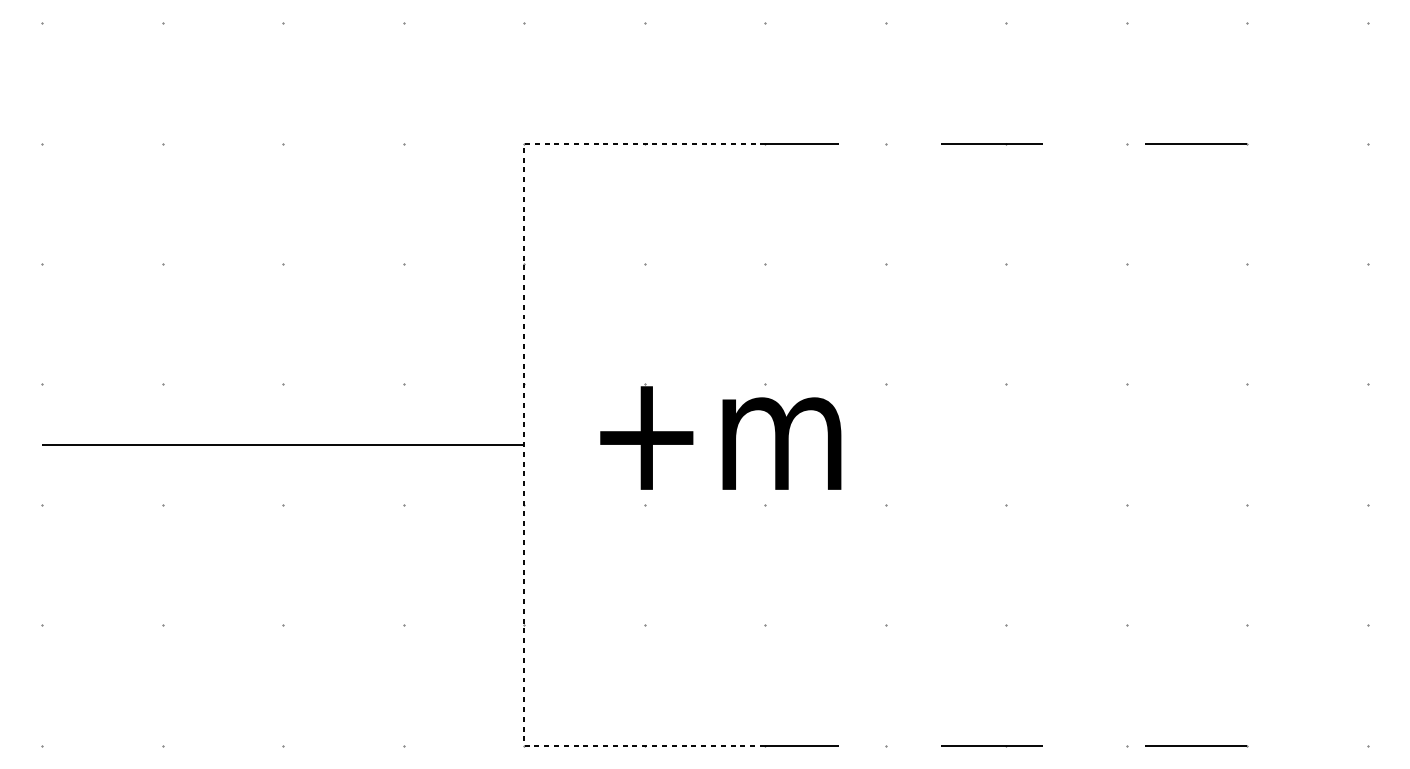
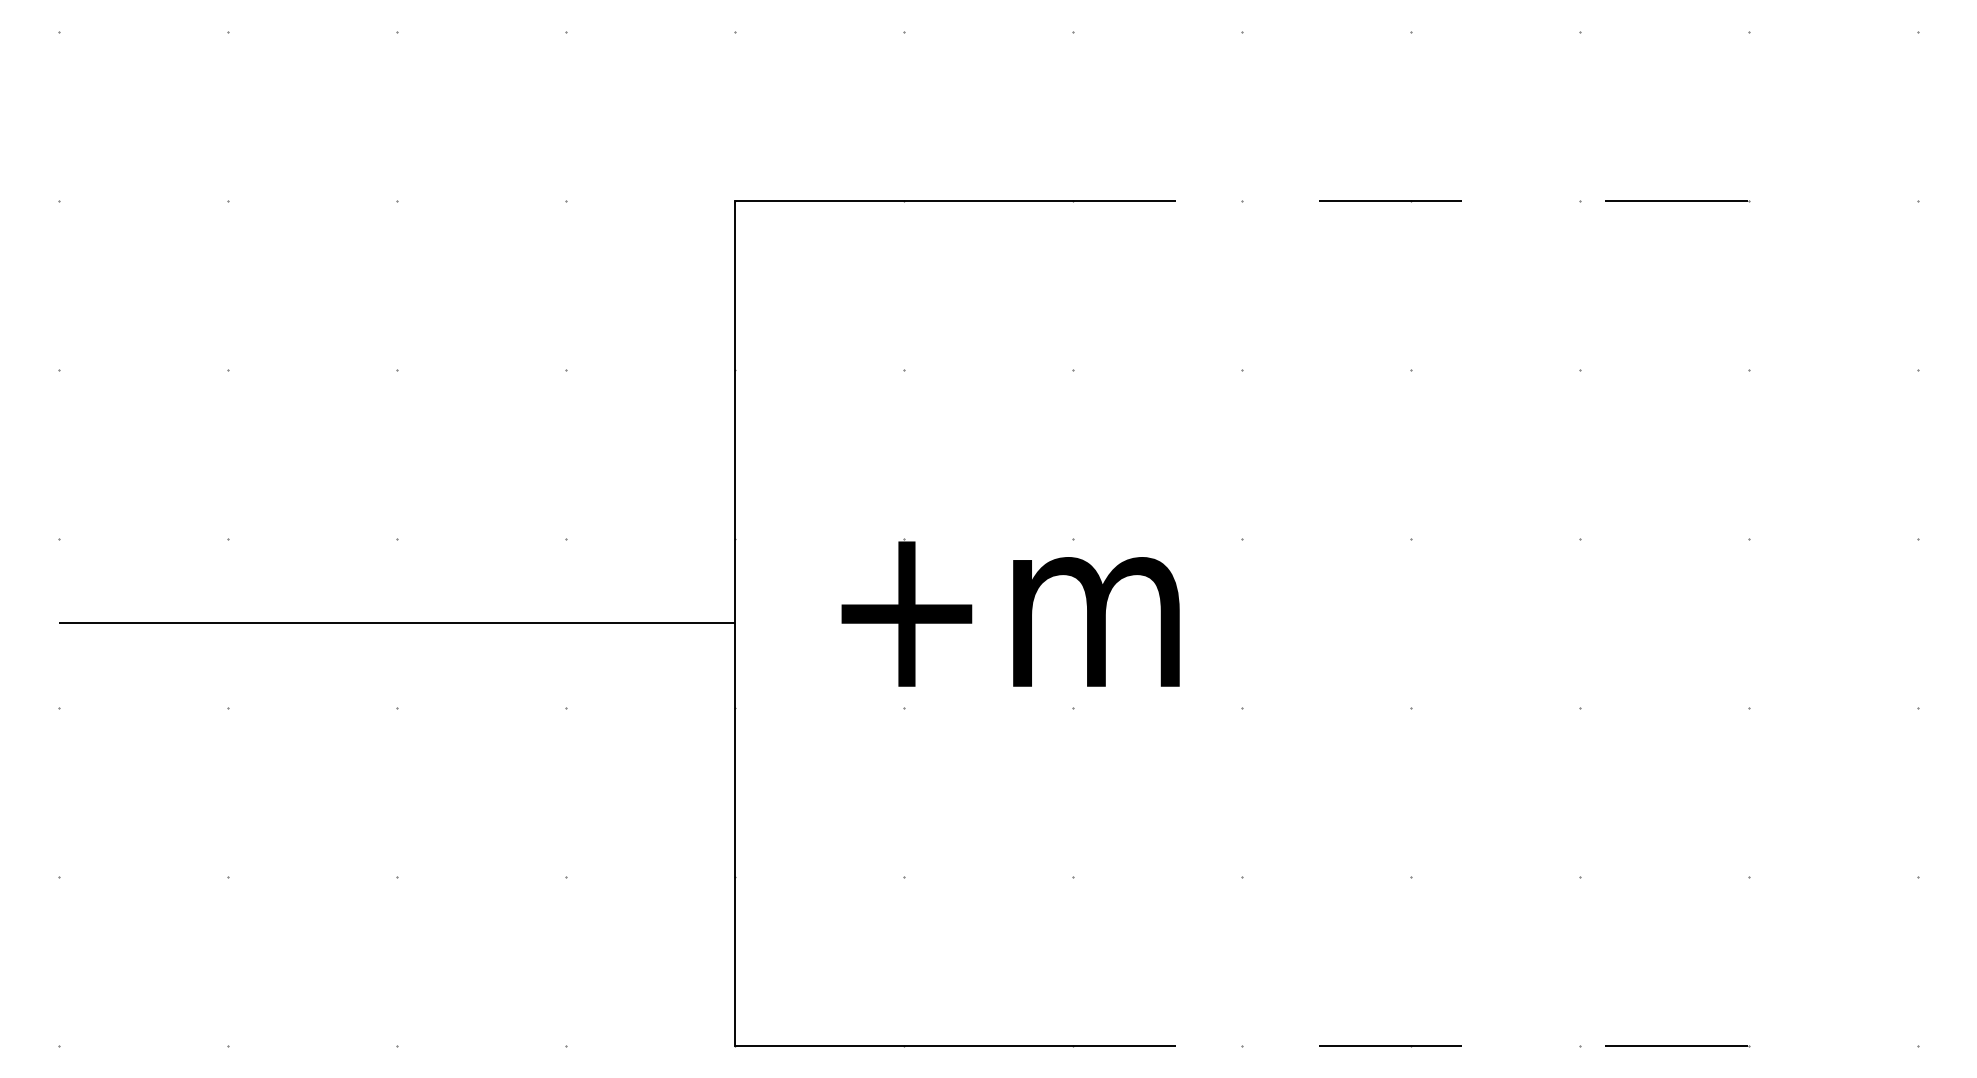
line: (524, 444) -> (735, 622), dashed -> solid

